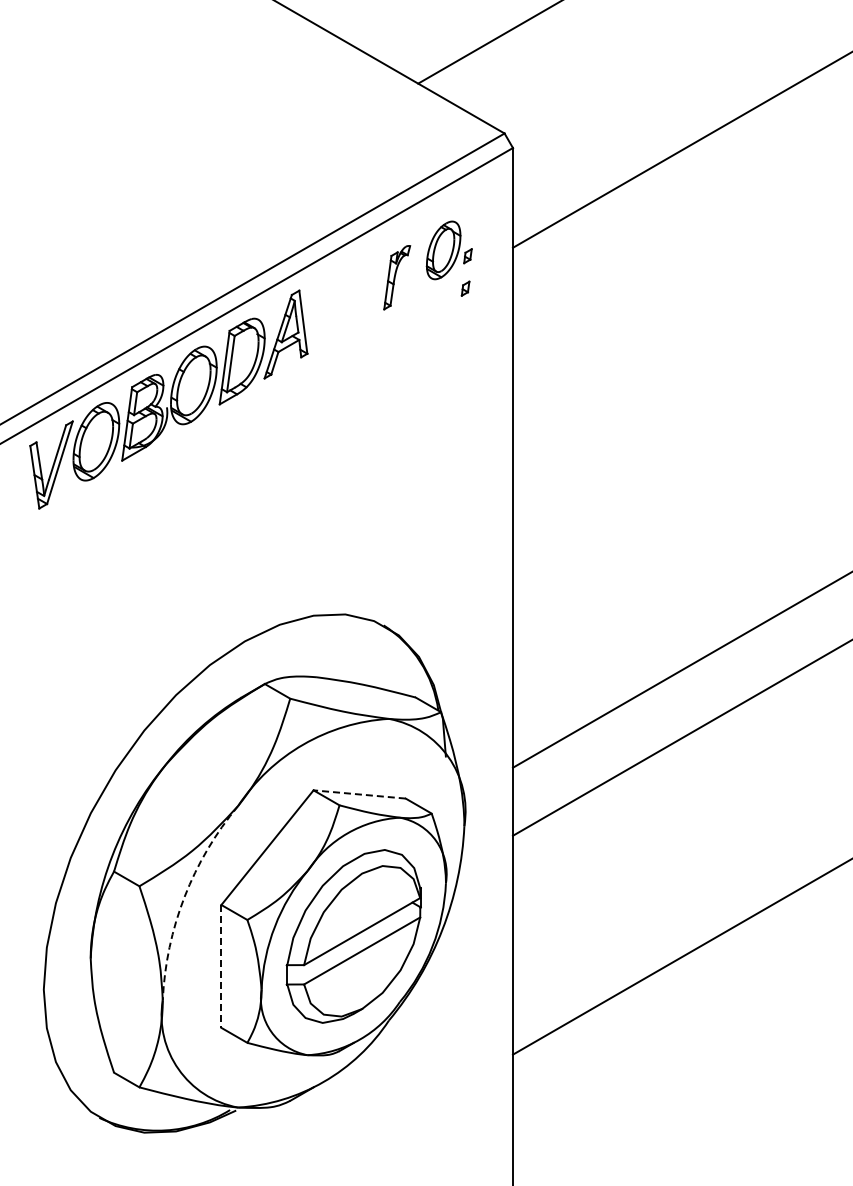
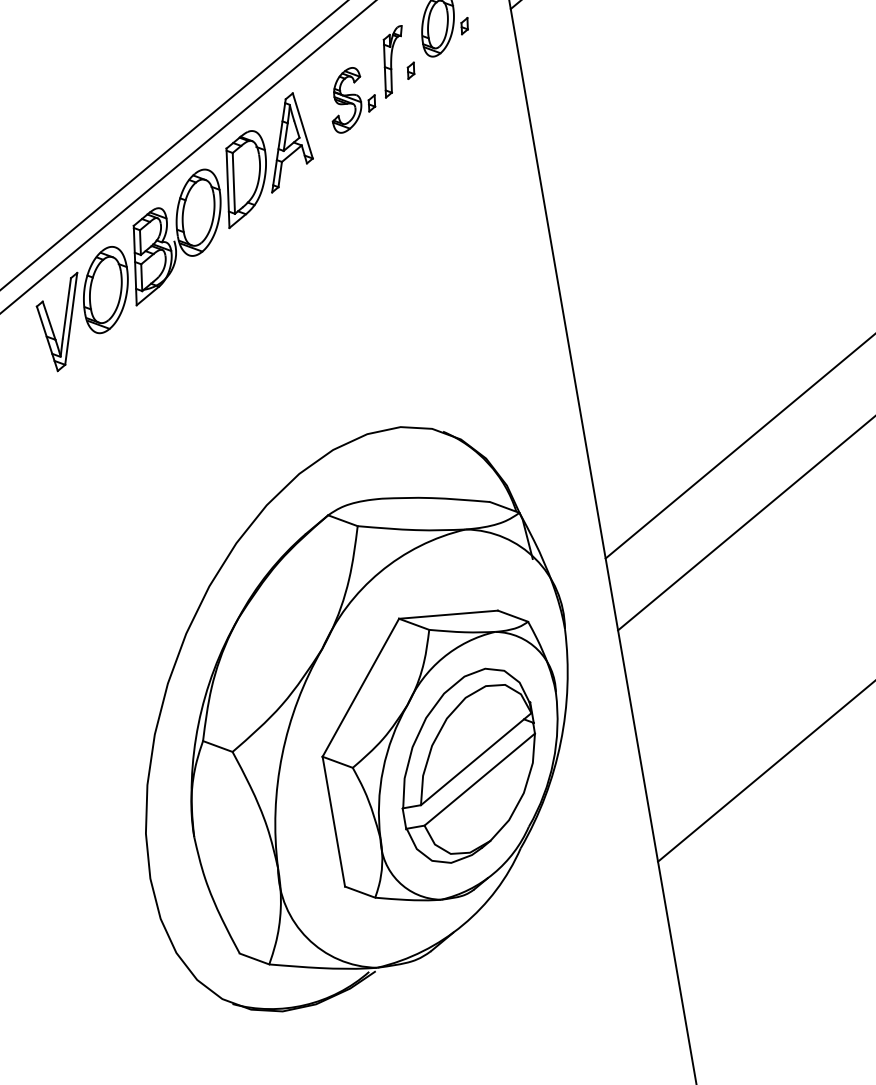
part: (465, 288) -> (410, 70), moved
part: (352, 305) -> (351, 99), added
line: (359, 794) -> (448, 614), dashed -> solid
arc: (184, 896) -> (282, 754), dashed -> solid
line: (221, 966) -> (333, 821), dashed -> solid

